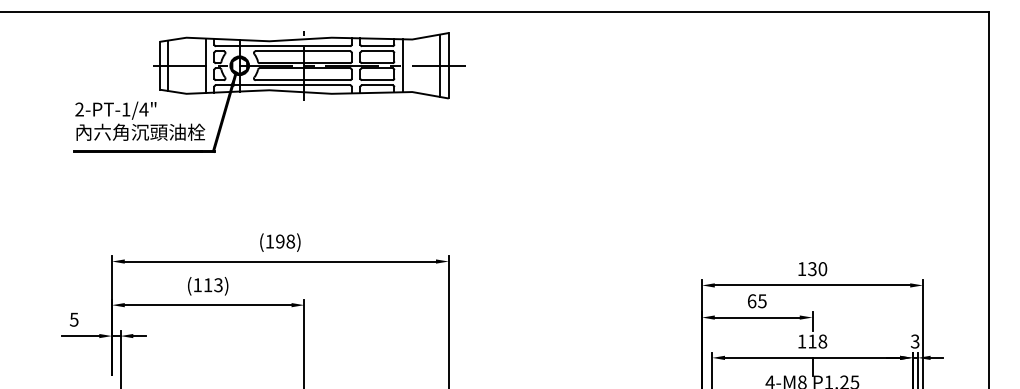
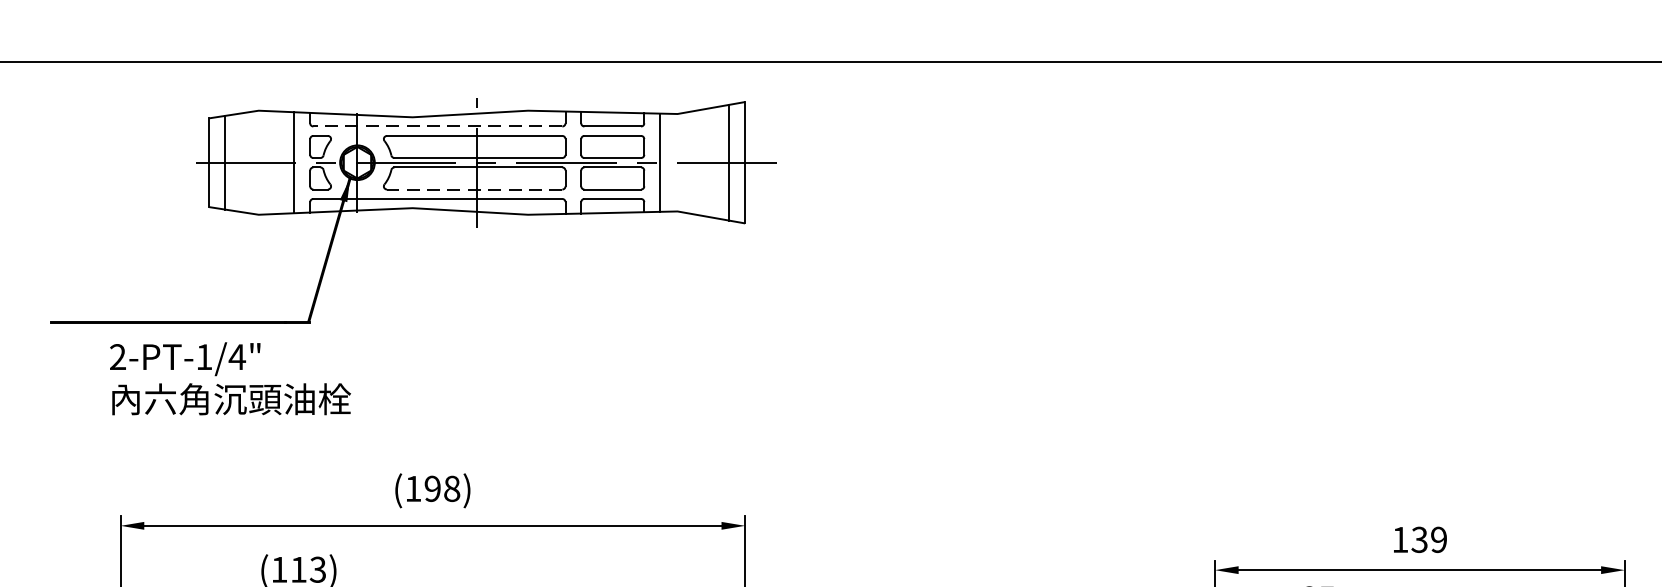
line: (282, 46) -> (436, 126), solid -> dashed
line: (302, 80) -> (473, 190), solid -> dashed
text: (140, 120) -> (230, 377), moved
text: (822, 269) -> (1438, 540), 130 -> 139

